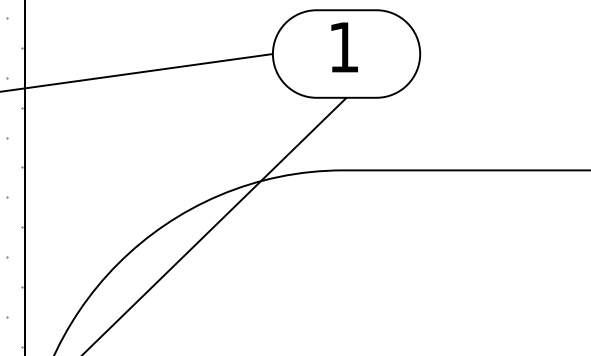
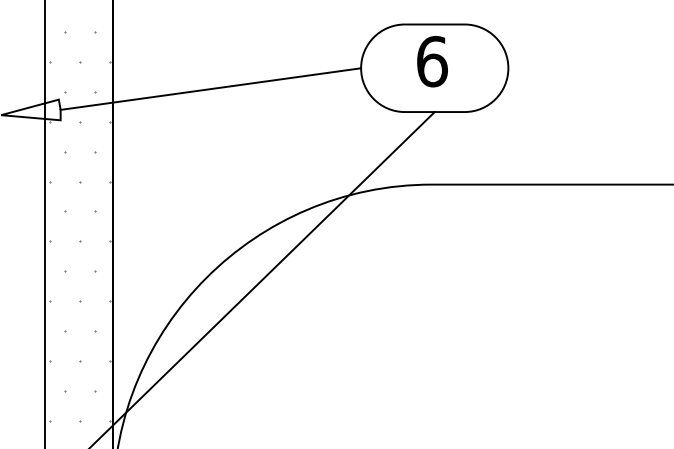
text: (344, 47) -> (432, 61), 1 -> 6

